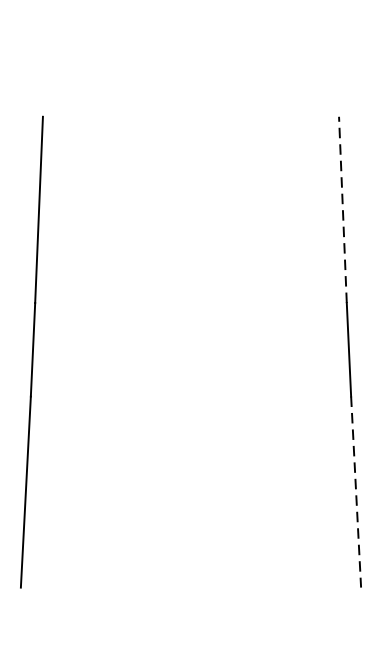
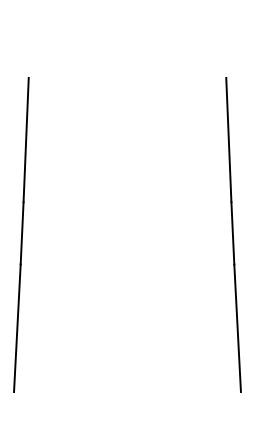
line: (342, 209) -> (228, 139), dashed -> solid
line: (355, 492) -> (237, 328), dashed -> solid

